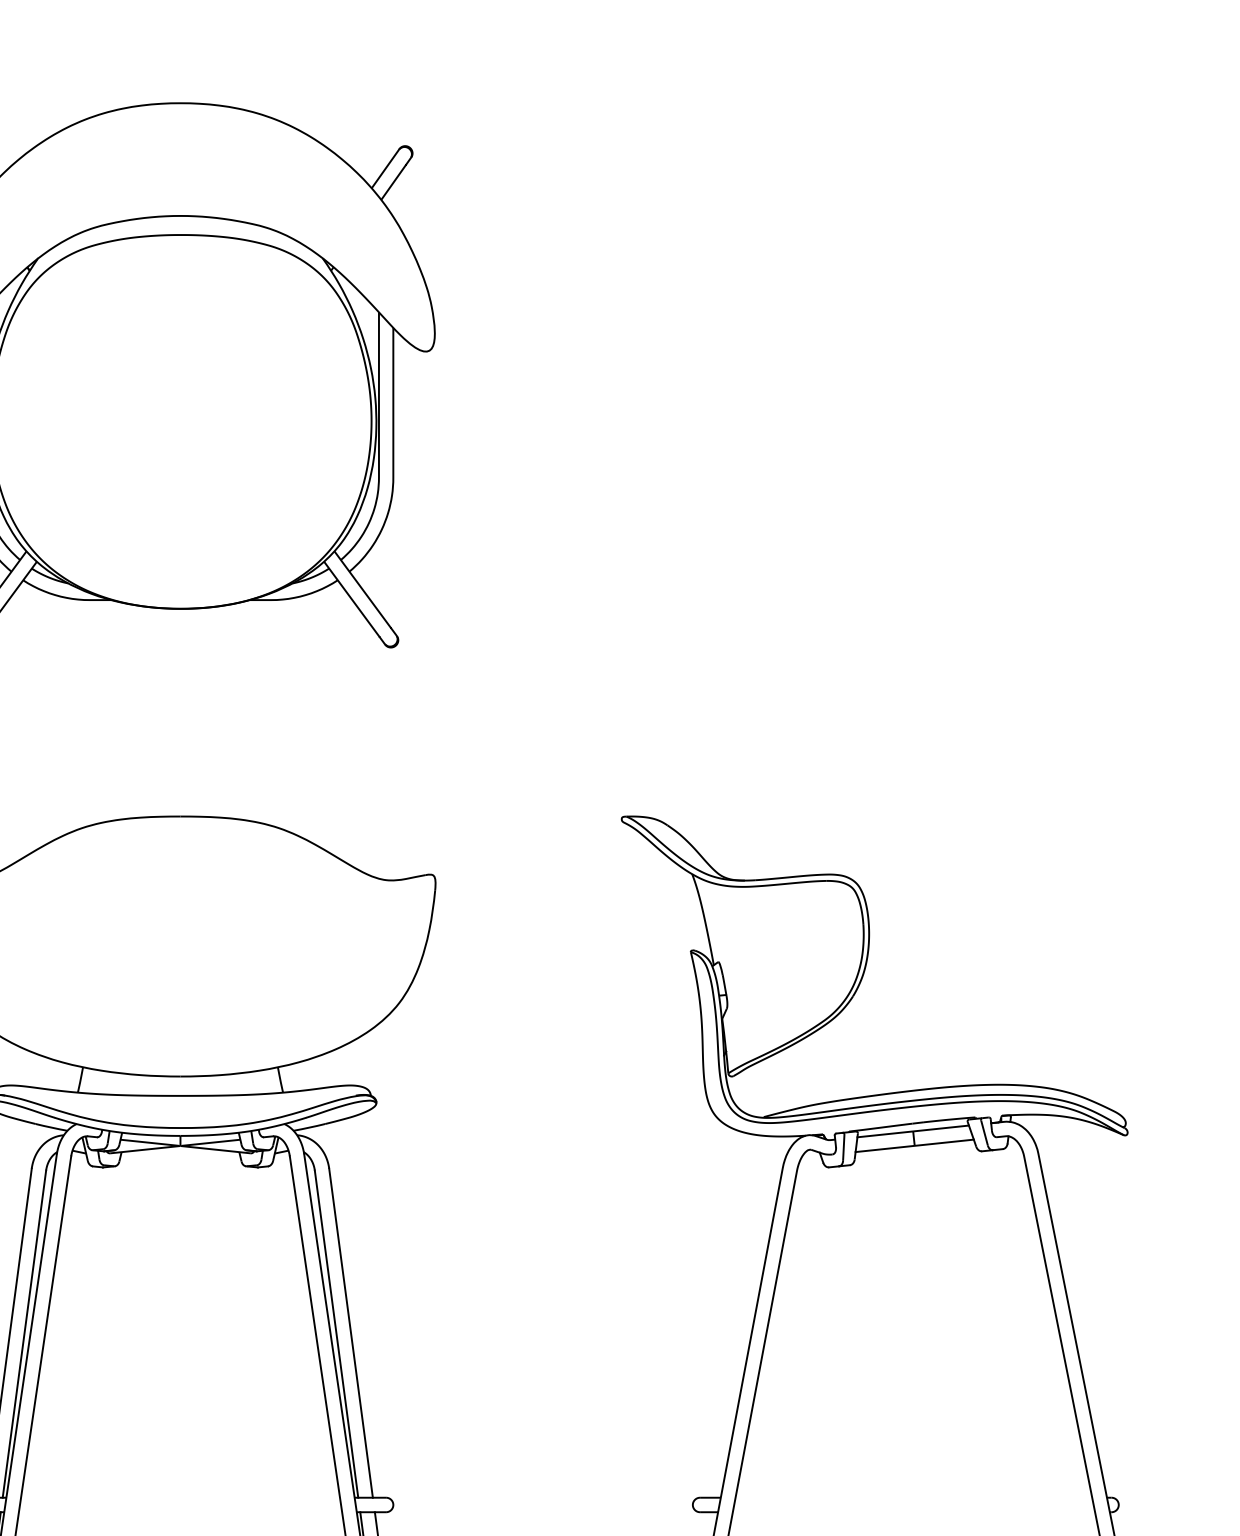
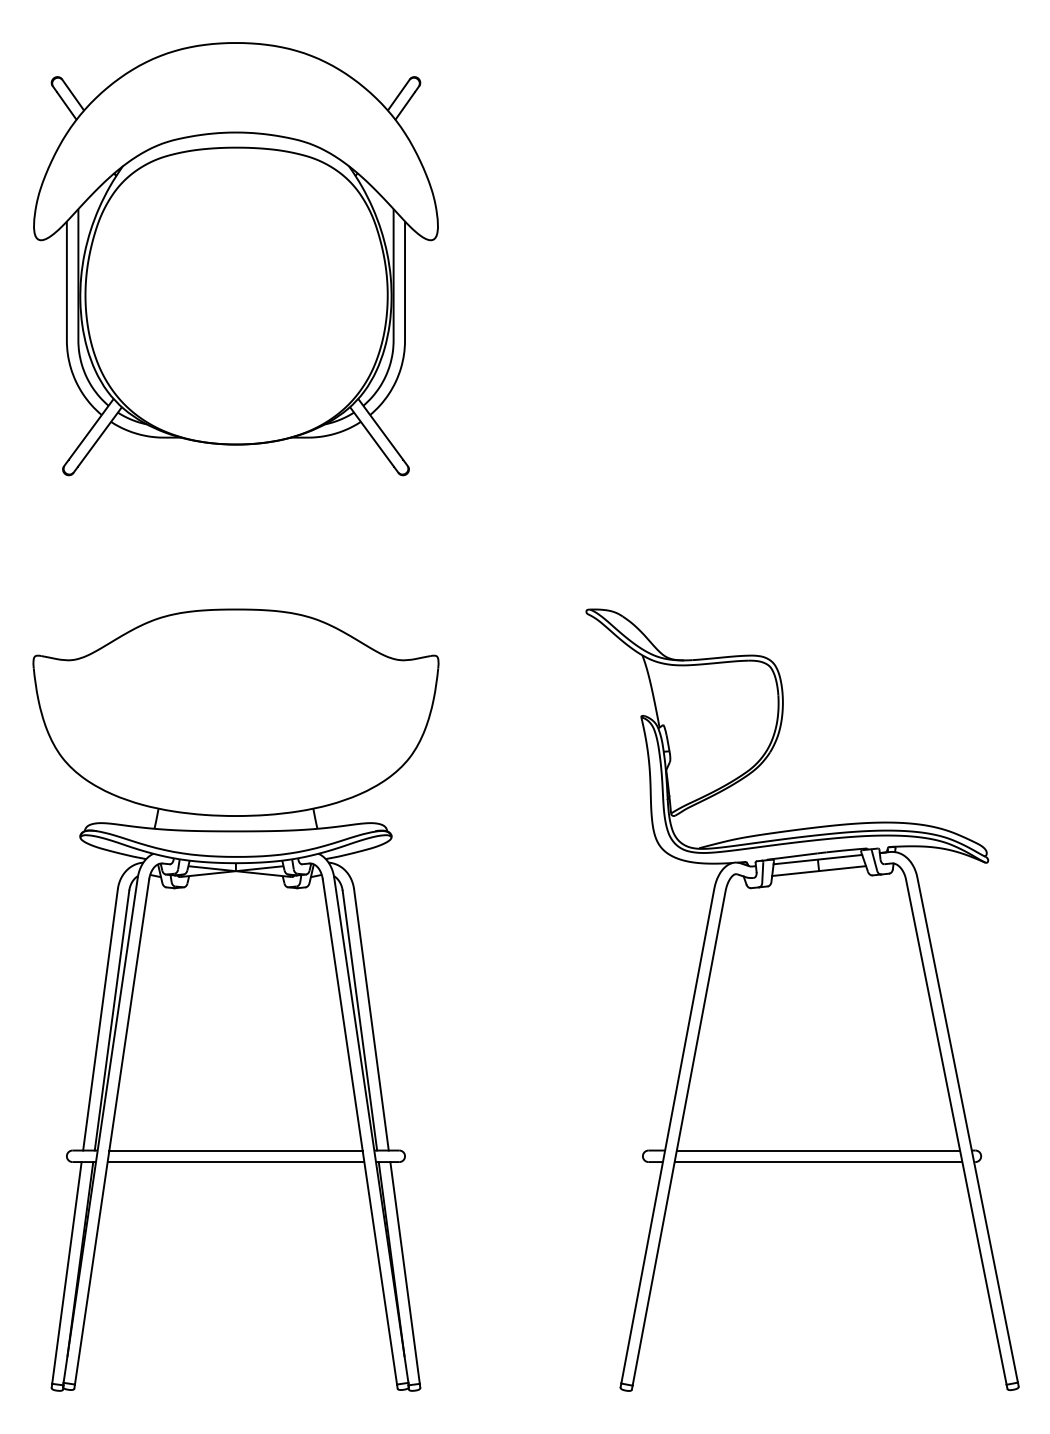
line: (179, 1497) -> (235, 1150), added
line: (913, 1497) -> (818, 1150), added
line: (179, 1512) -> (235, 1162), added
line: (913, 1512) -> (818, 1162), added

